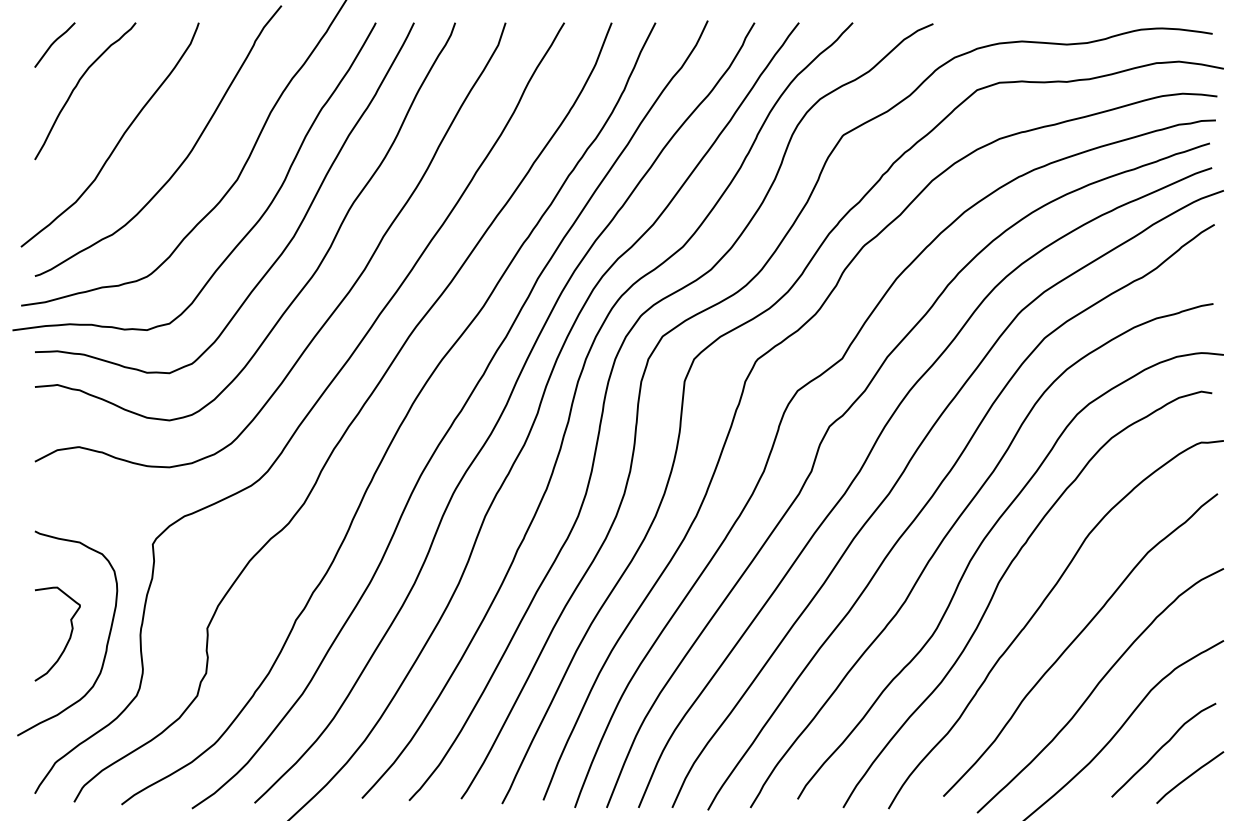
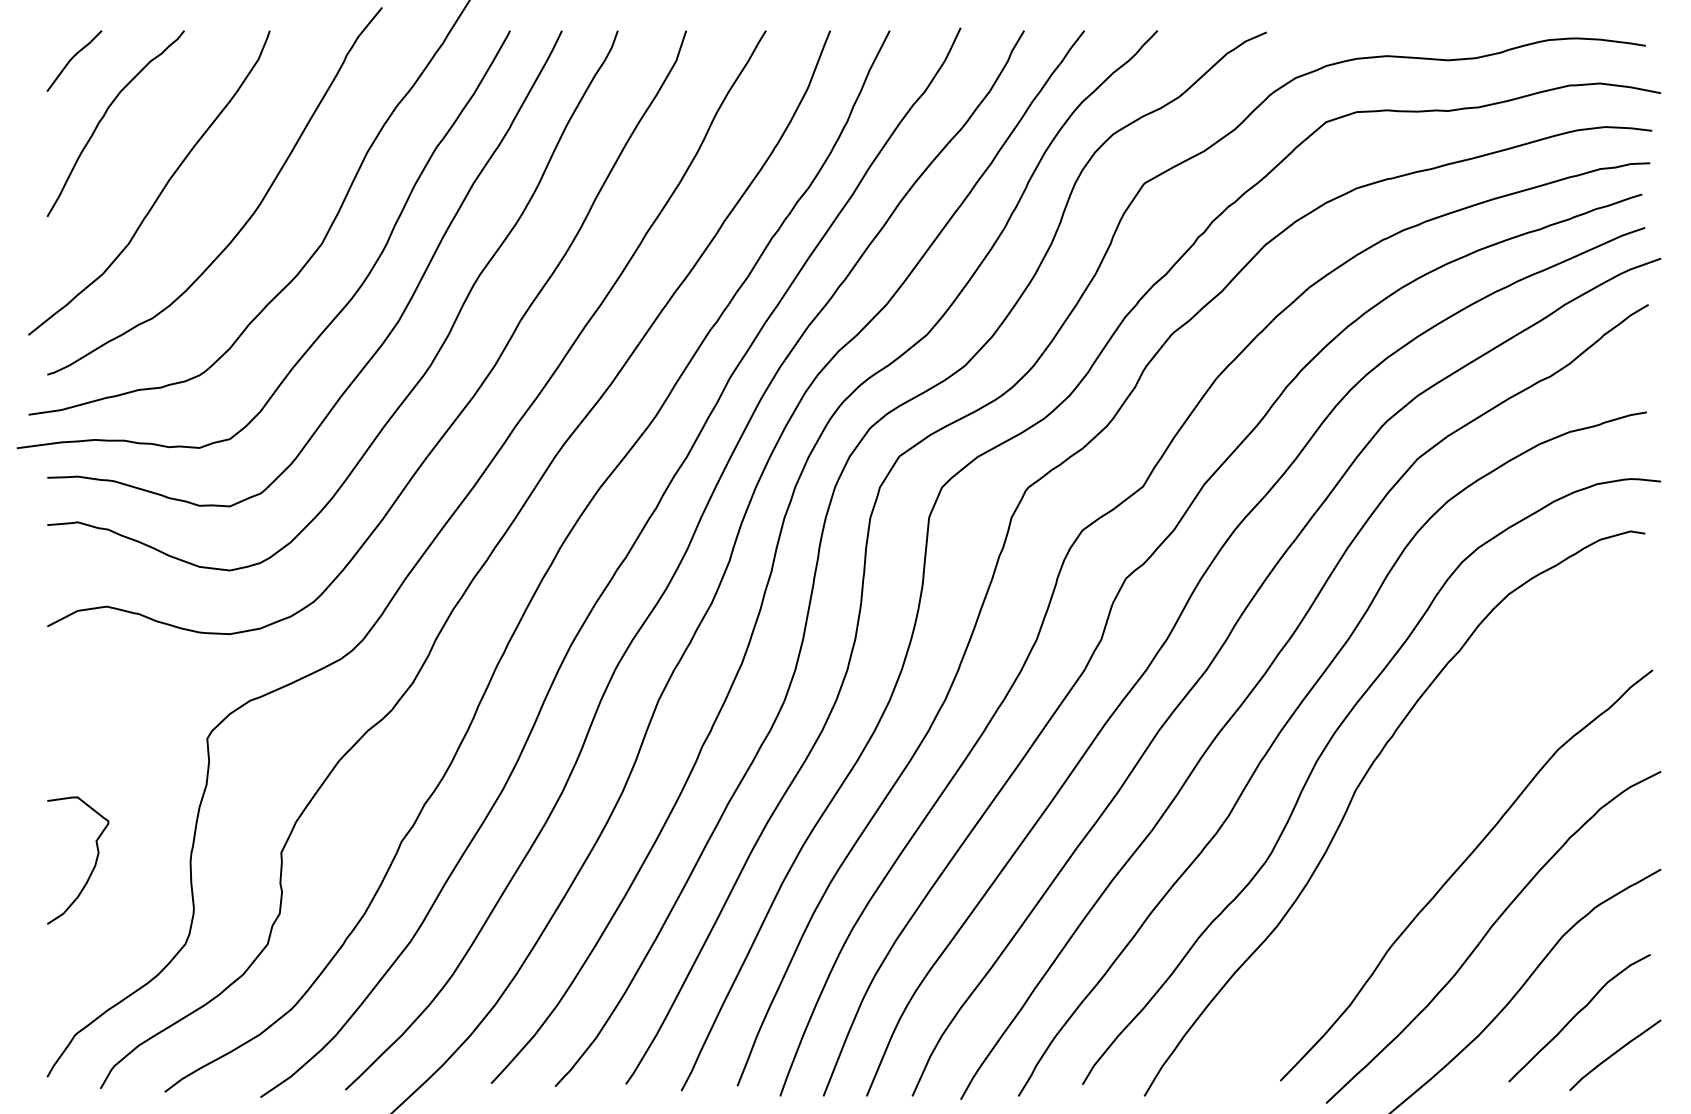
curve: (1038, 610) -> (1409, 828), removed
curve: (106, 643) -> (144, 873), removed

